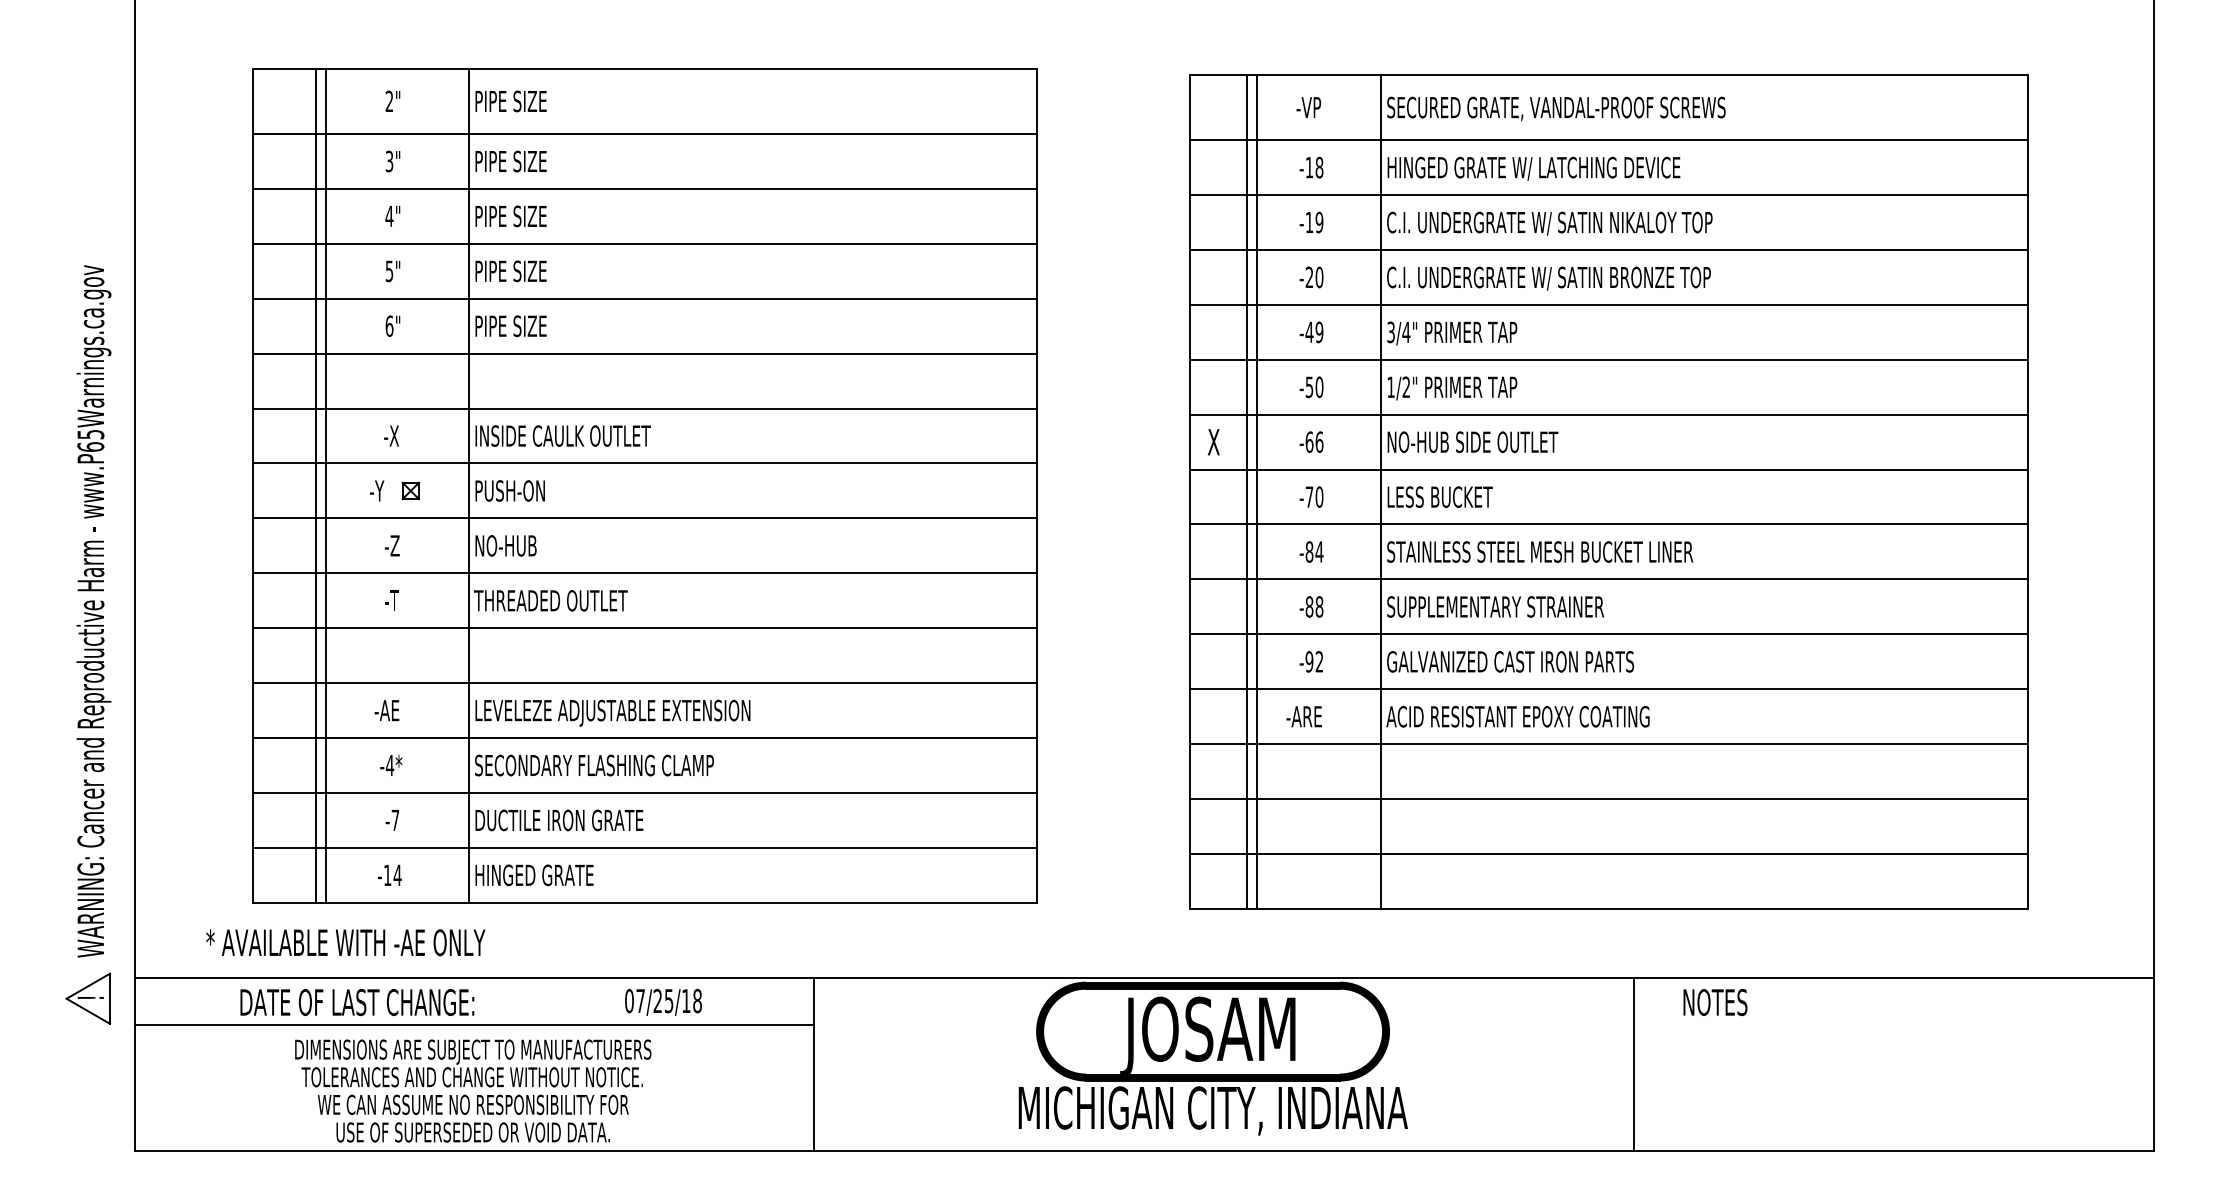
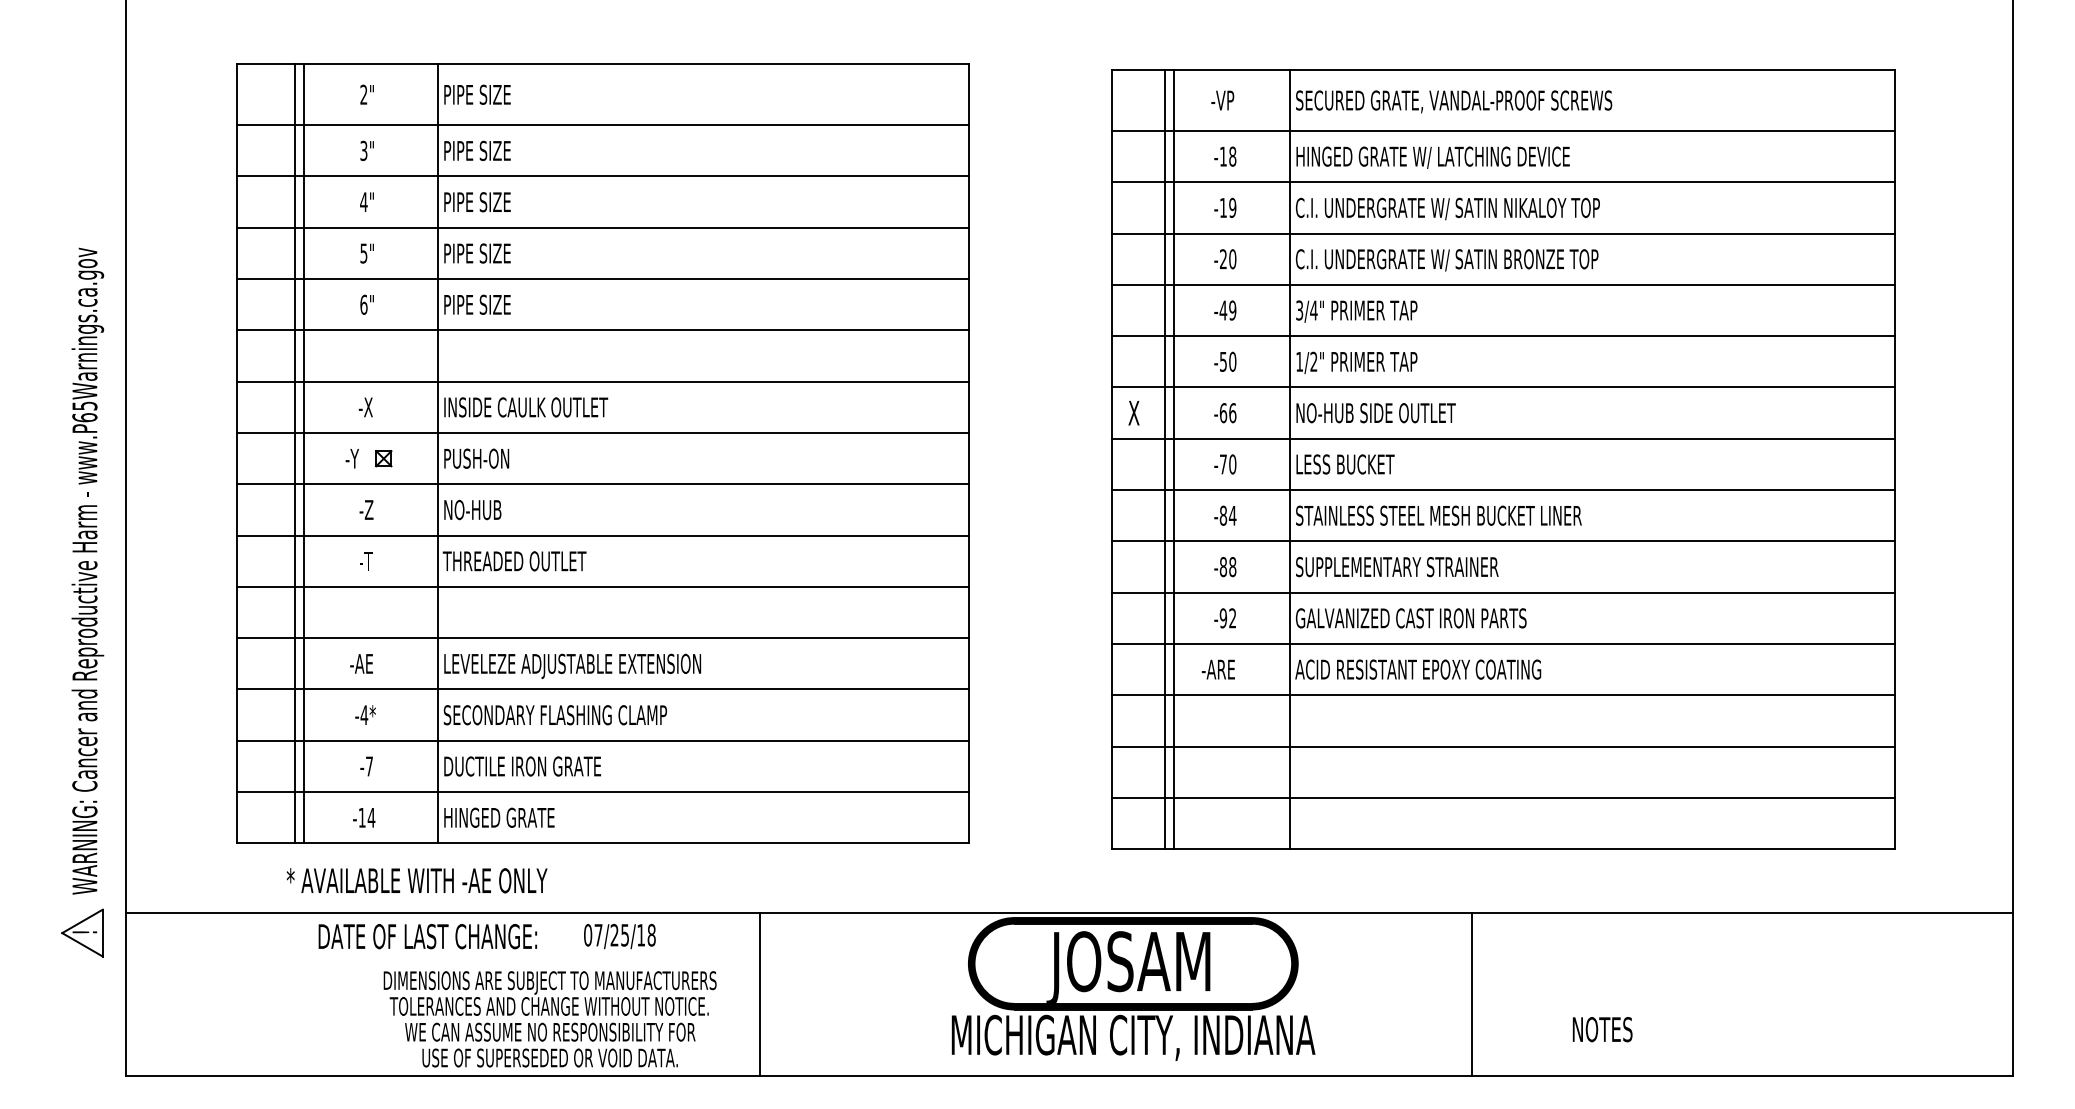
text: (345, 942) -> (416, 880), moved
text: (356, 1002) -> (427, 936), moved
text: (1715, 1002) -> (1602, 1029), moved
line: (474, 1024) -> (443, 957), removed
line: (1633, 1064) -> (1472, 994), moved
text: (472, 1091) -> (549, 1019), moved

